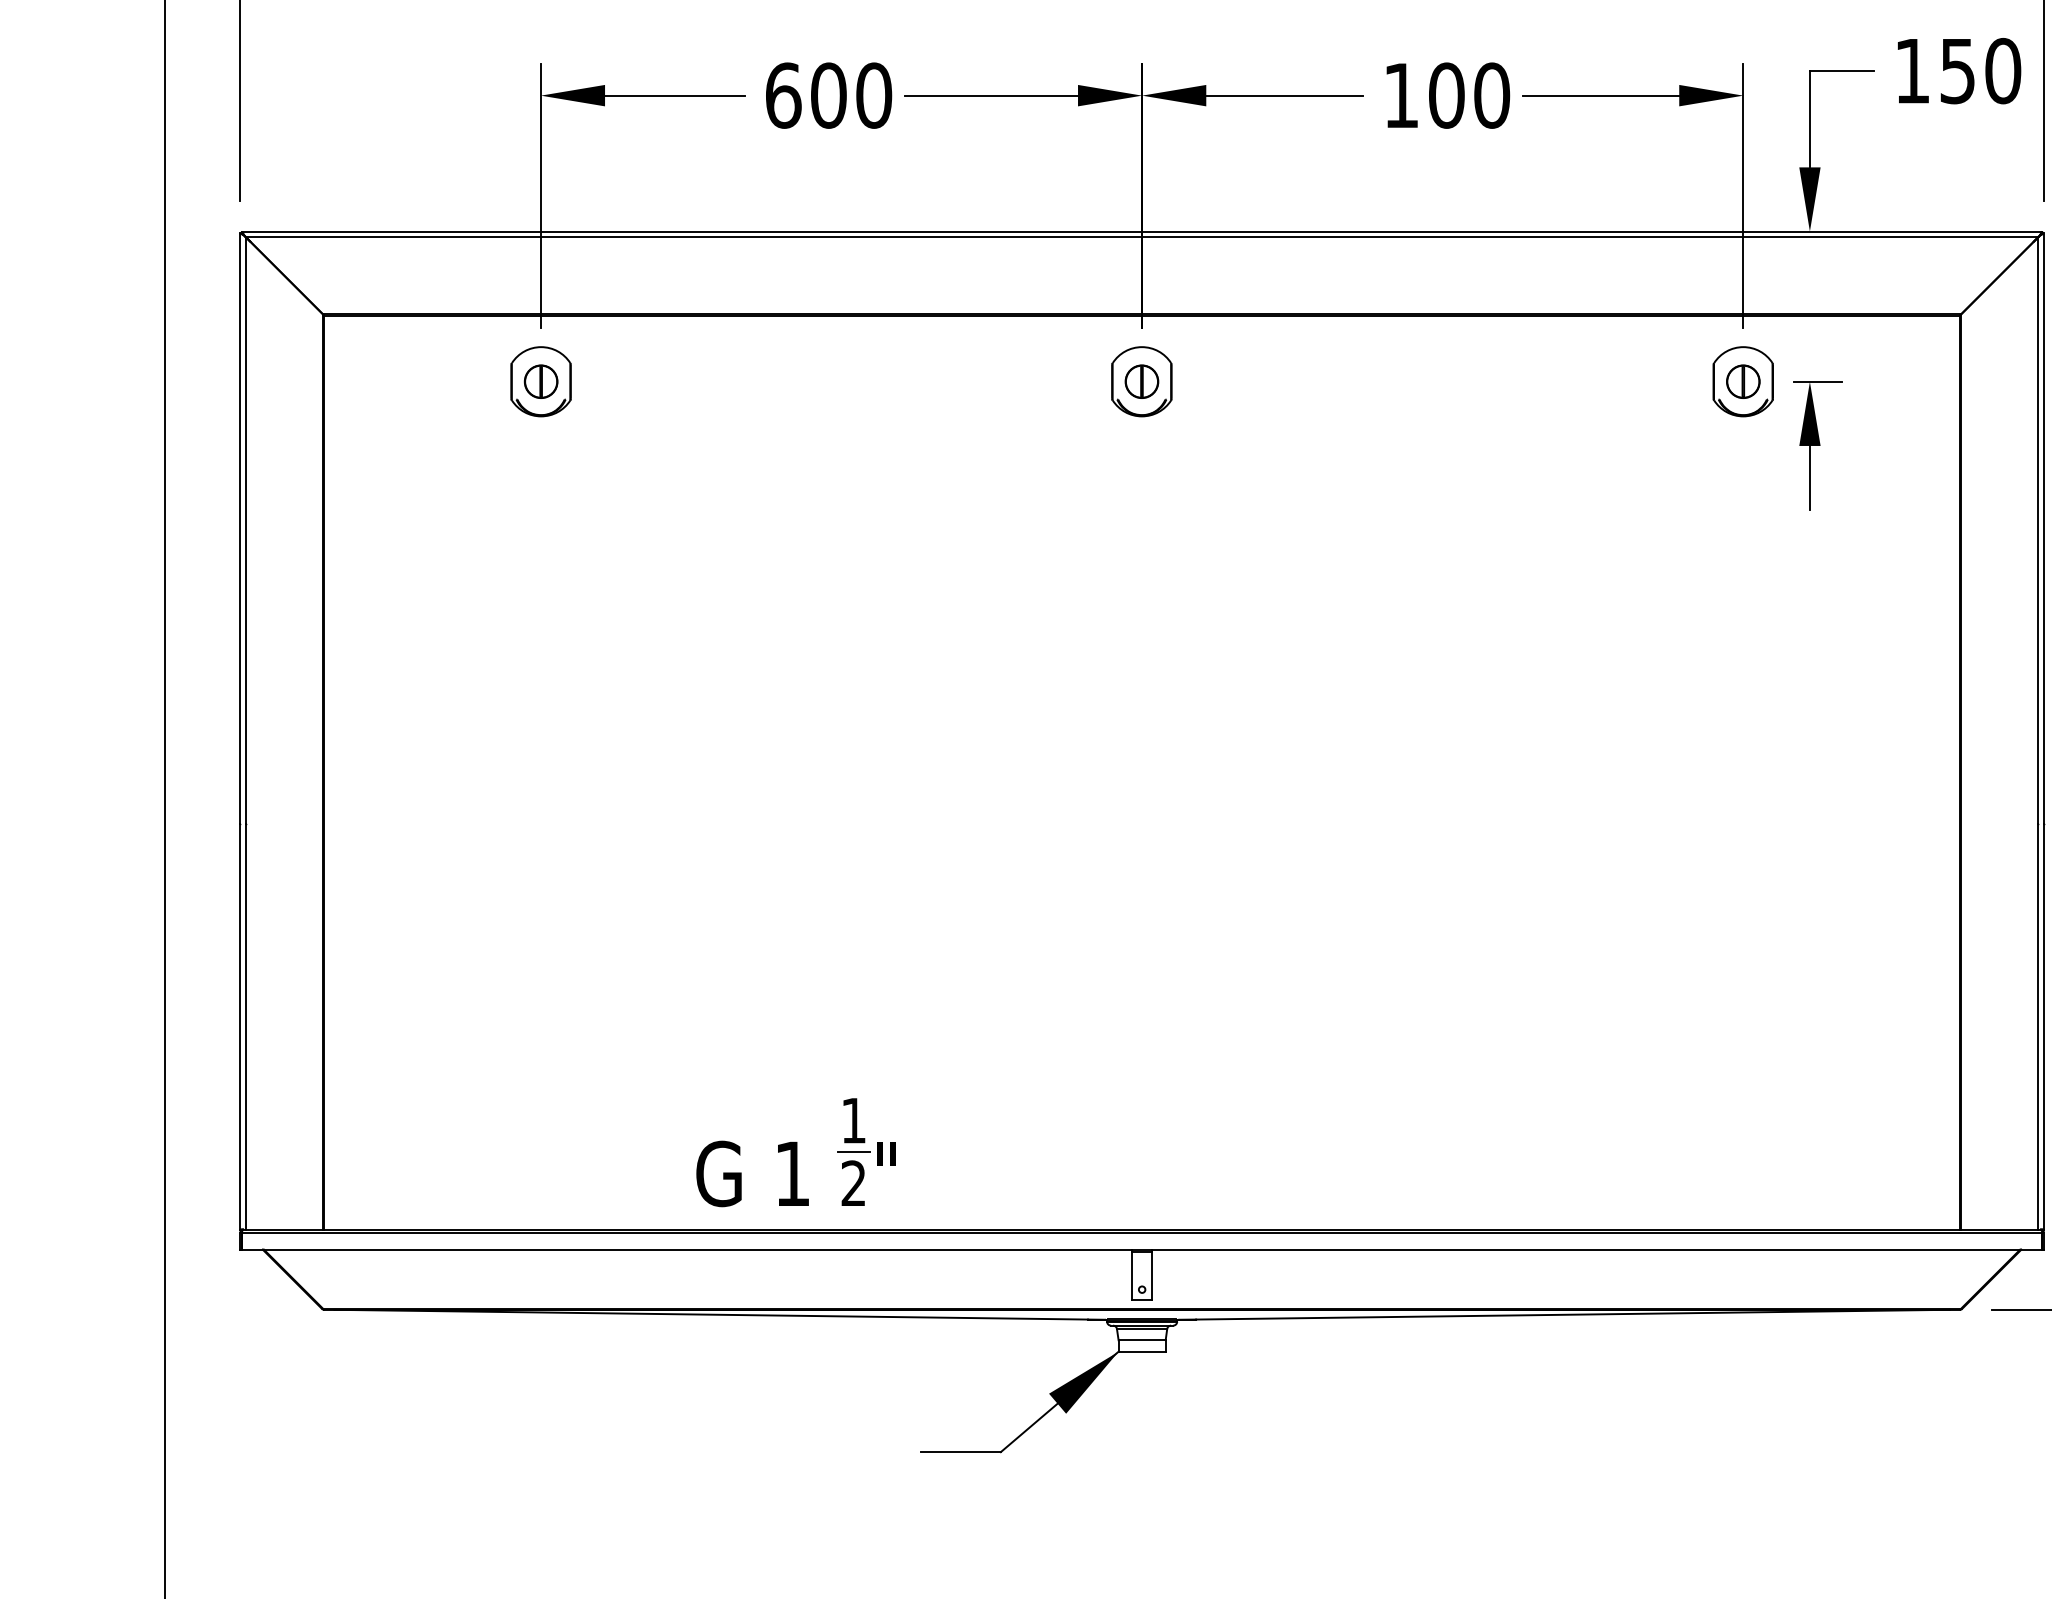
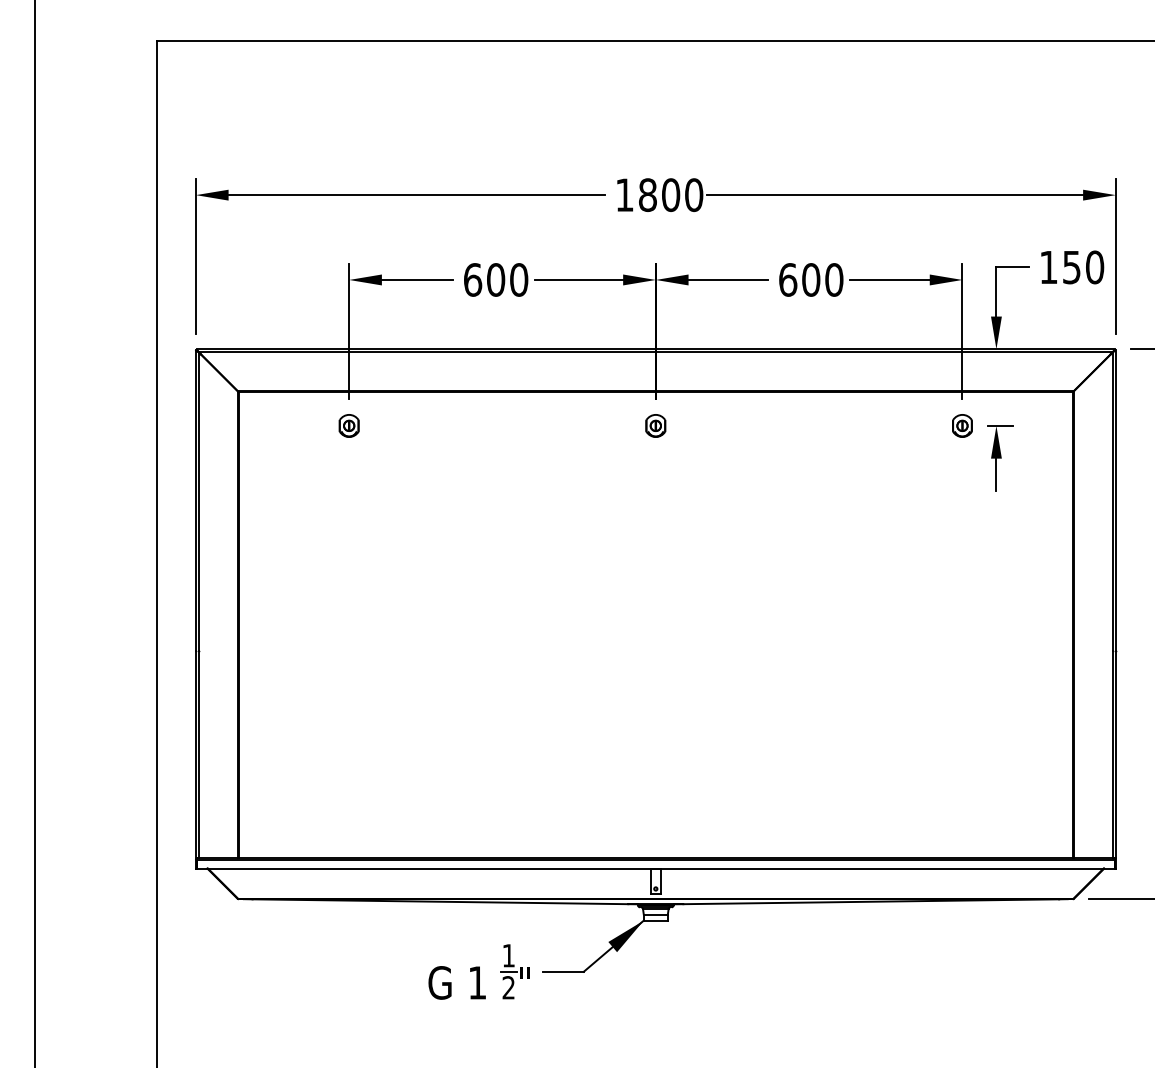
text: (1402, 94) -> (788, 279), 100 -> 600
part: (539, 380) -> (348, 425), size x0.62
part: (1141, 380) -> (655, 425), size x0.62
part: (1743, 380) -> (962, 425), size x0.62
part: (794, 1151) -> (478, 971), moved

